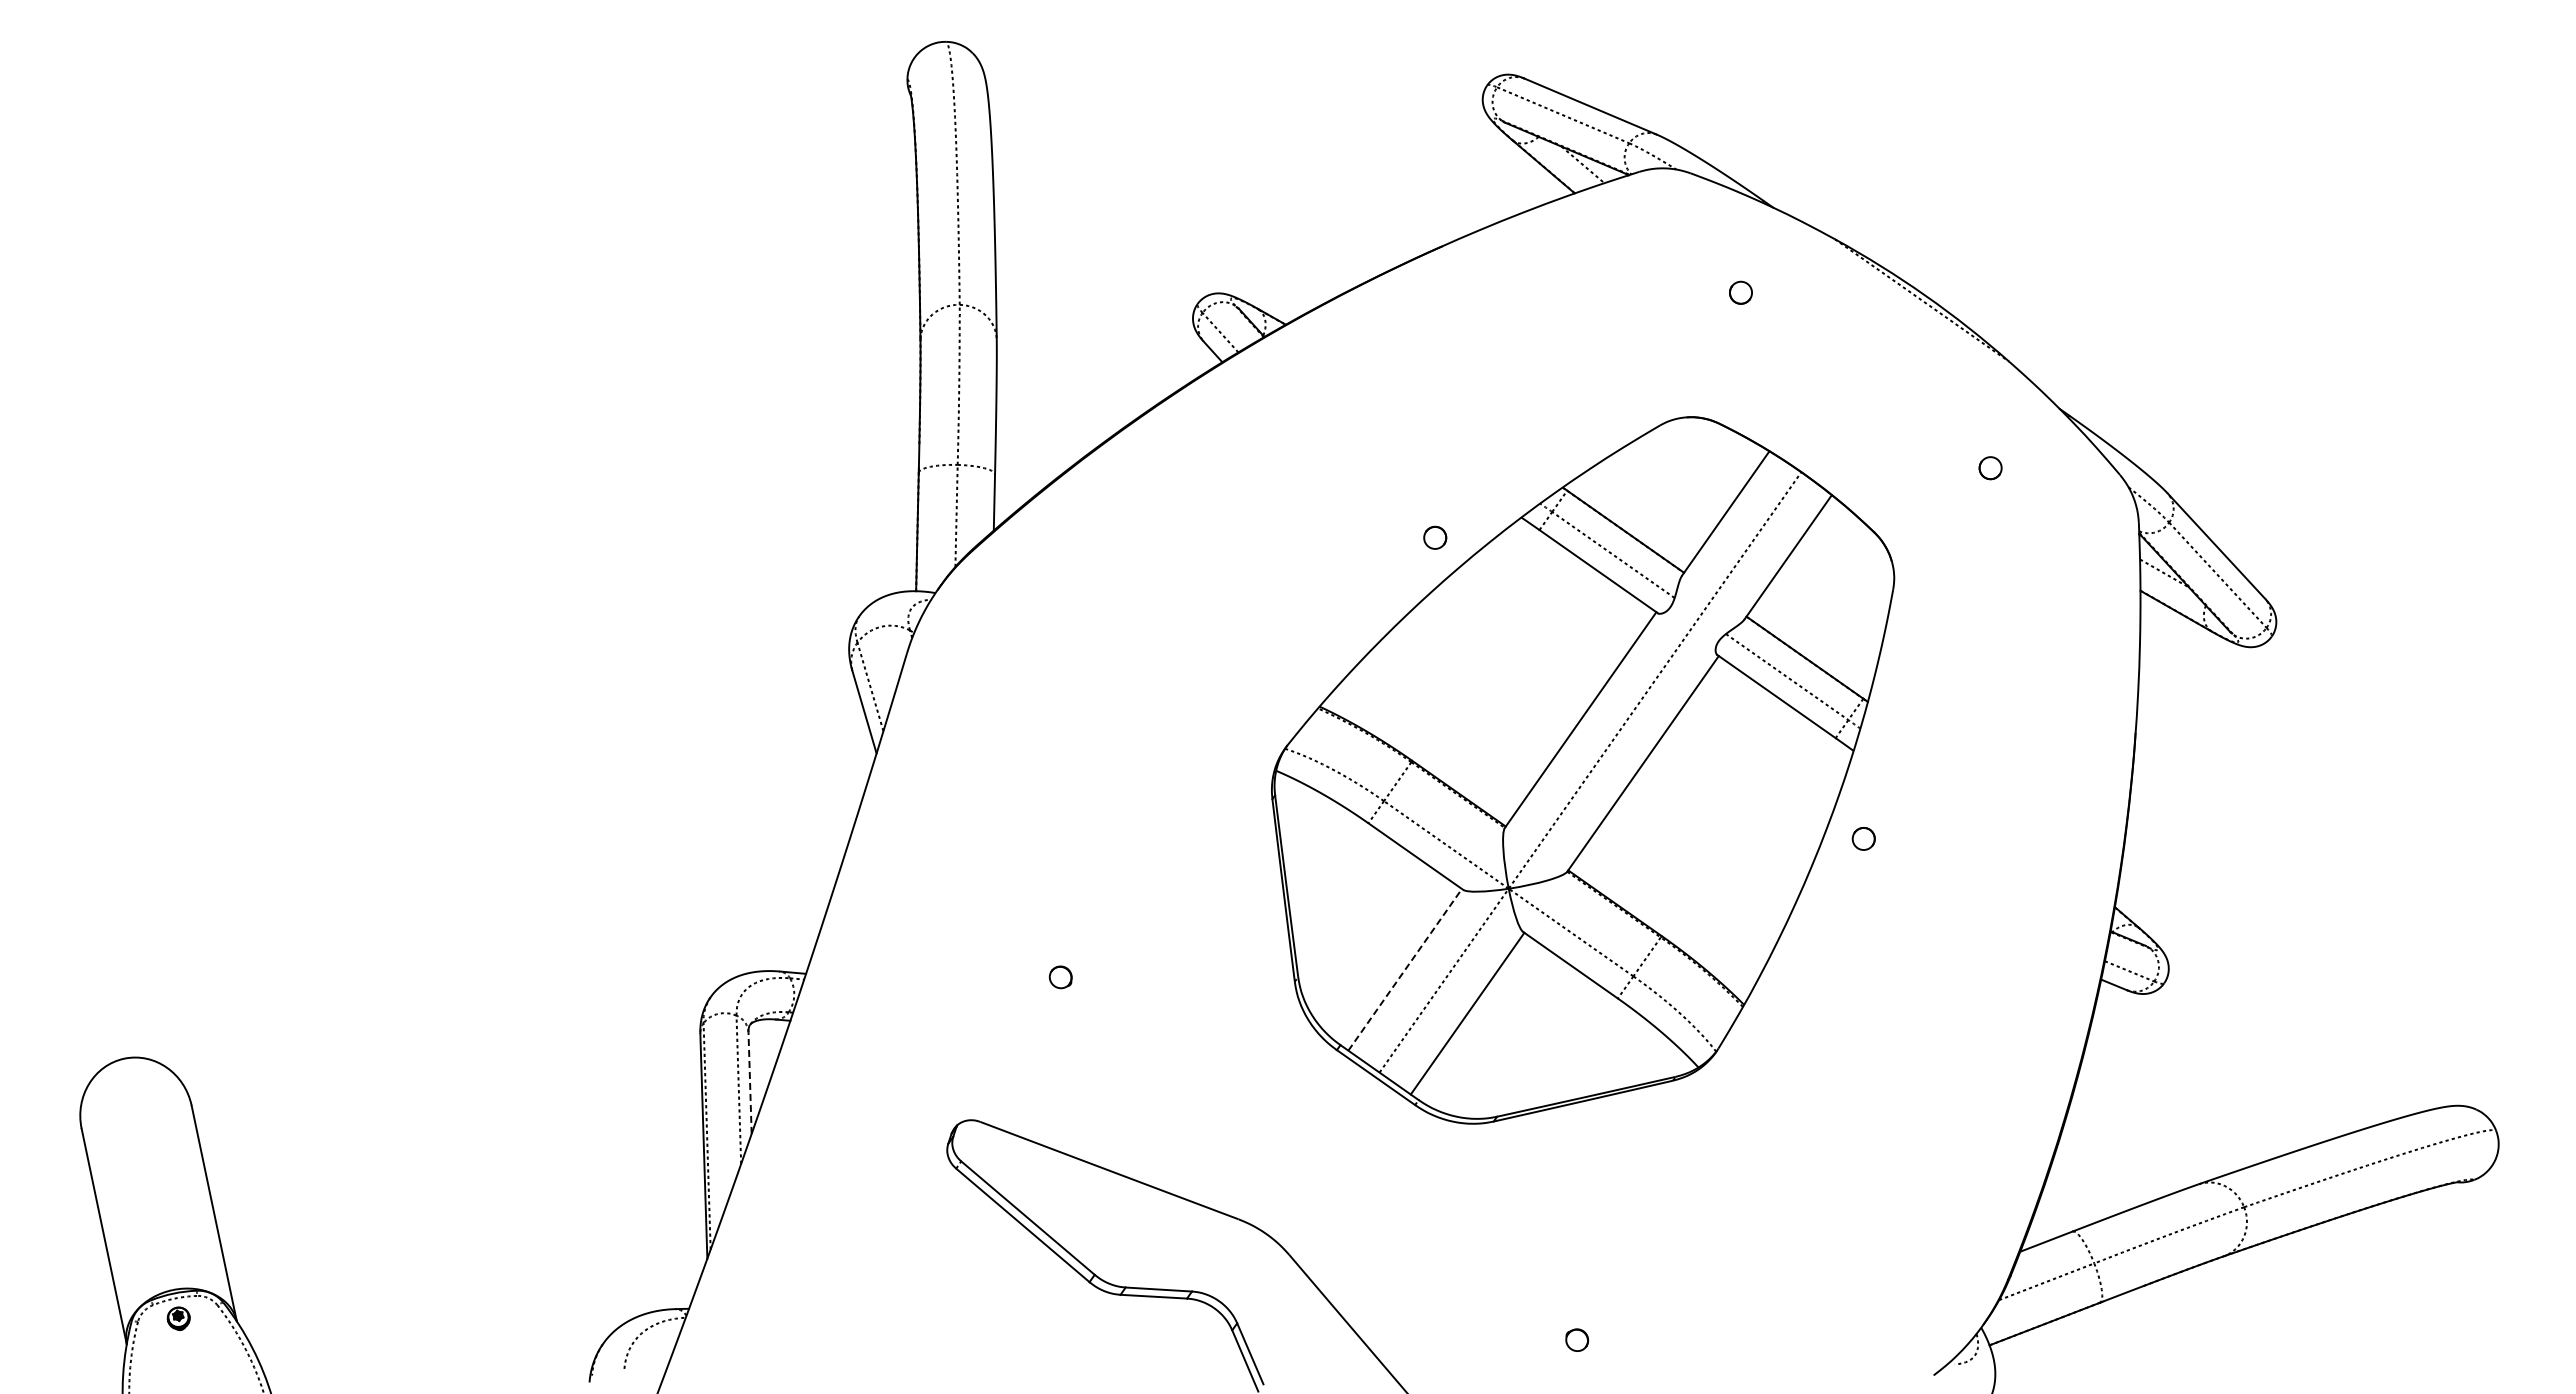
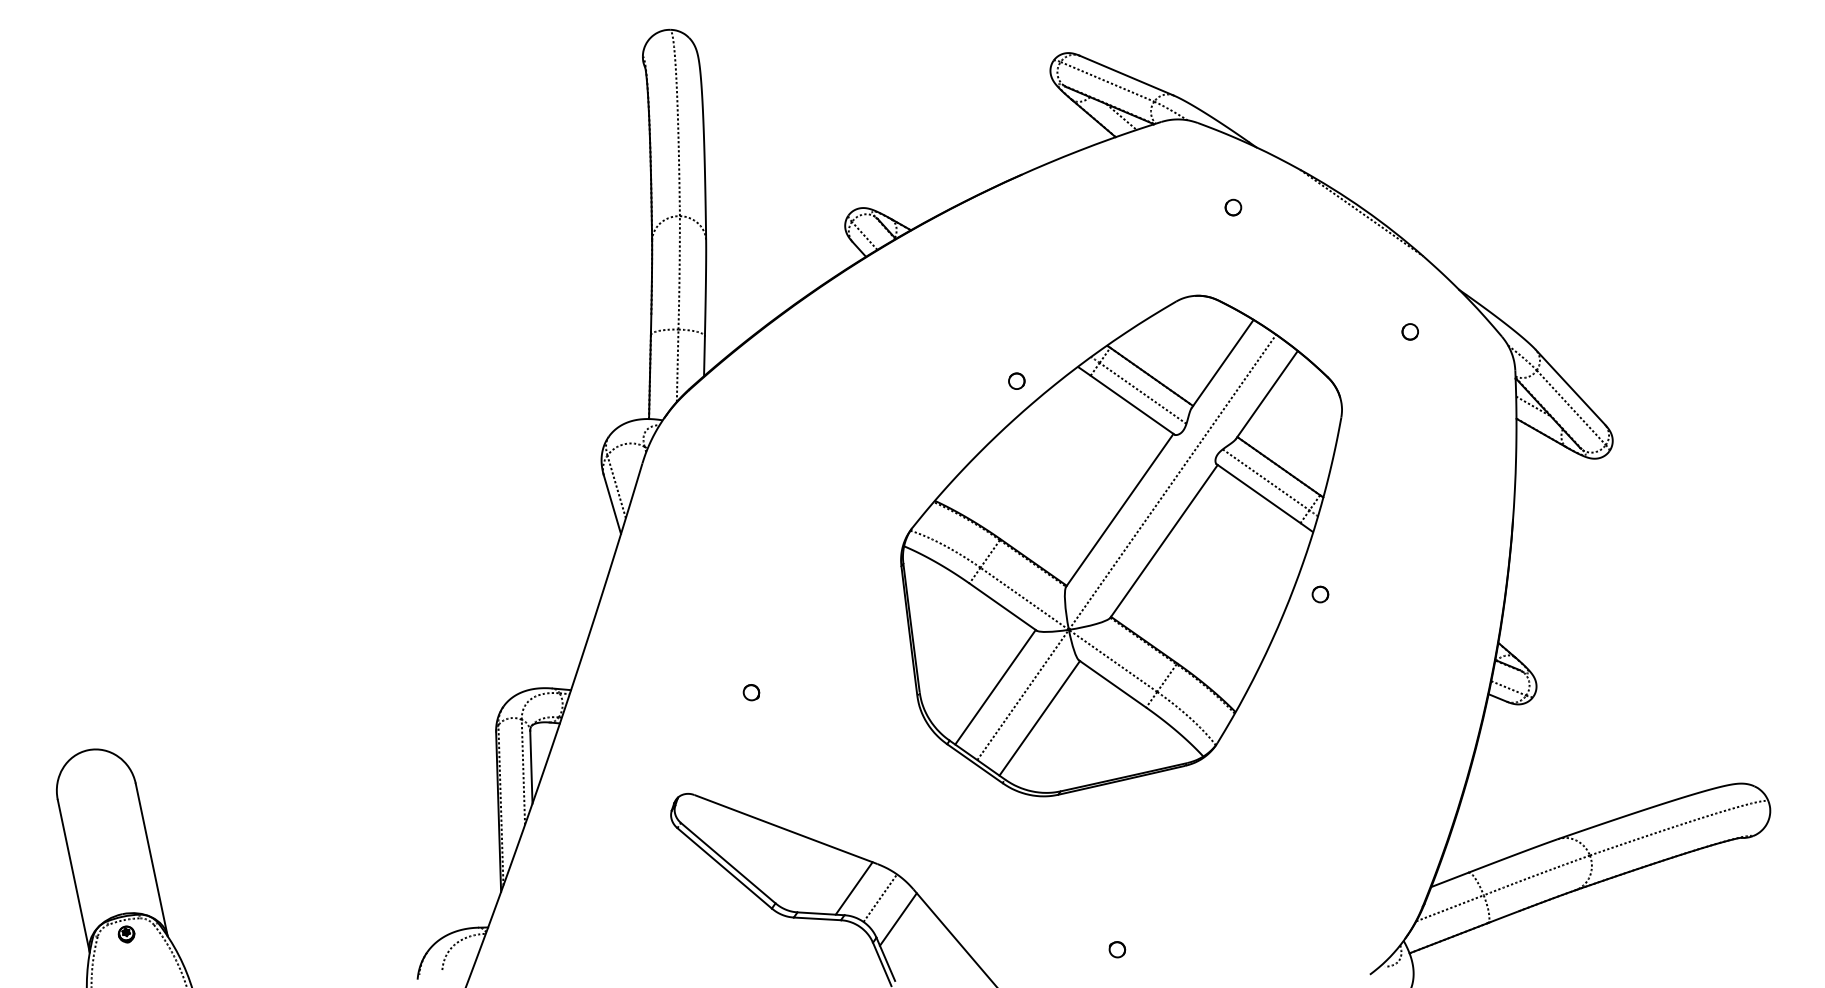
line: (1405, 969) -> (995, 687), dashed -> solid
line: (750, 1083) -> (531, 767), dashed -> solid
line: (1205, 1253) -> (854, 888), added
line: (1242, 1267) -> (880, 898), added
line: (1268, 1297) -> (898, 919), added

